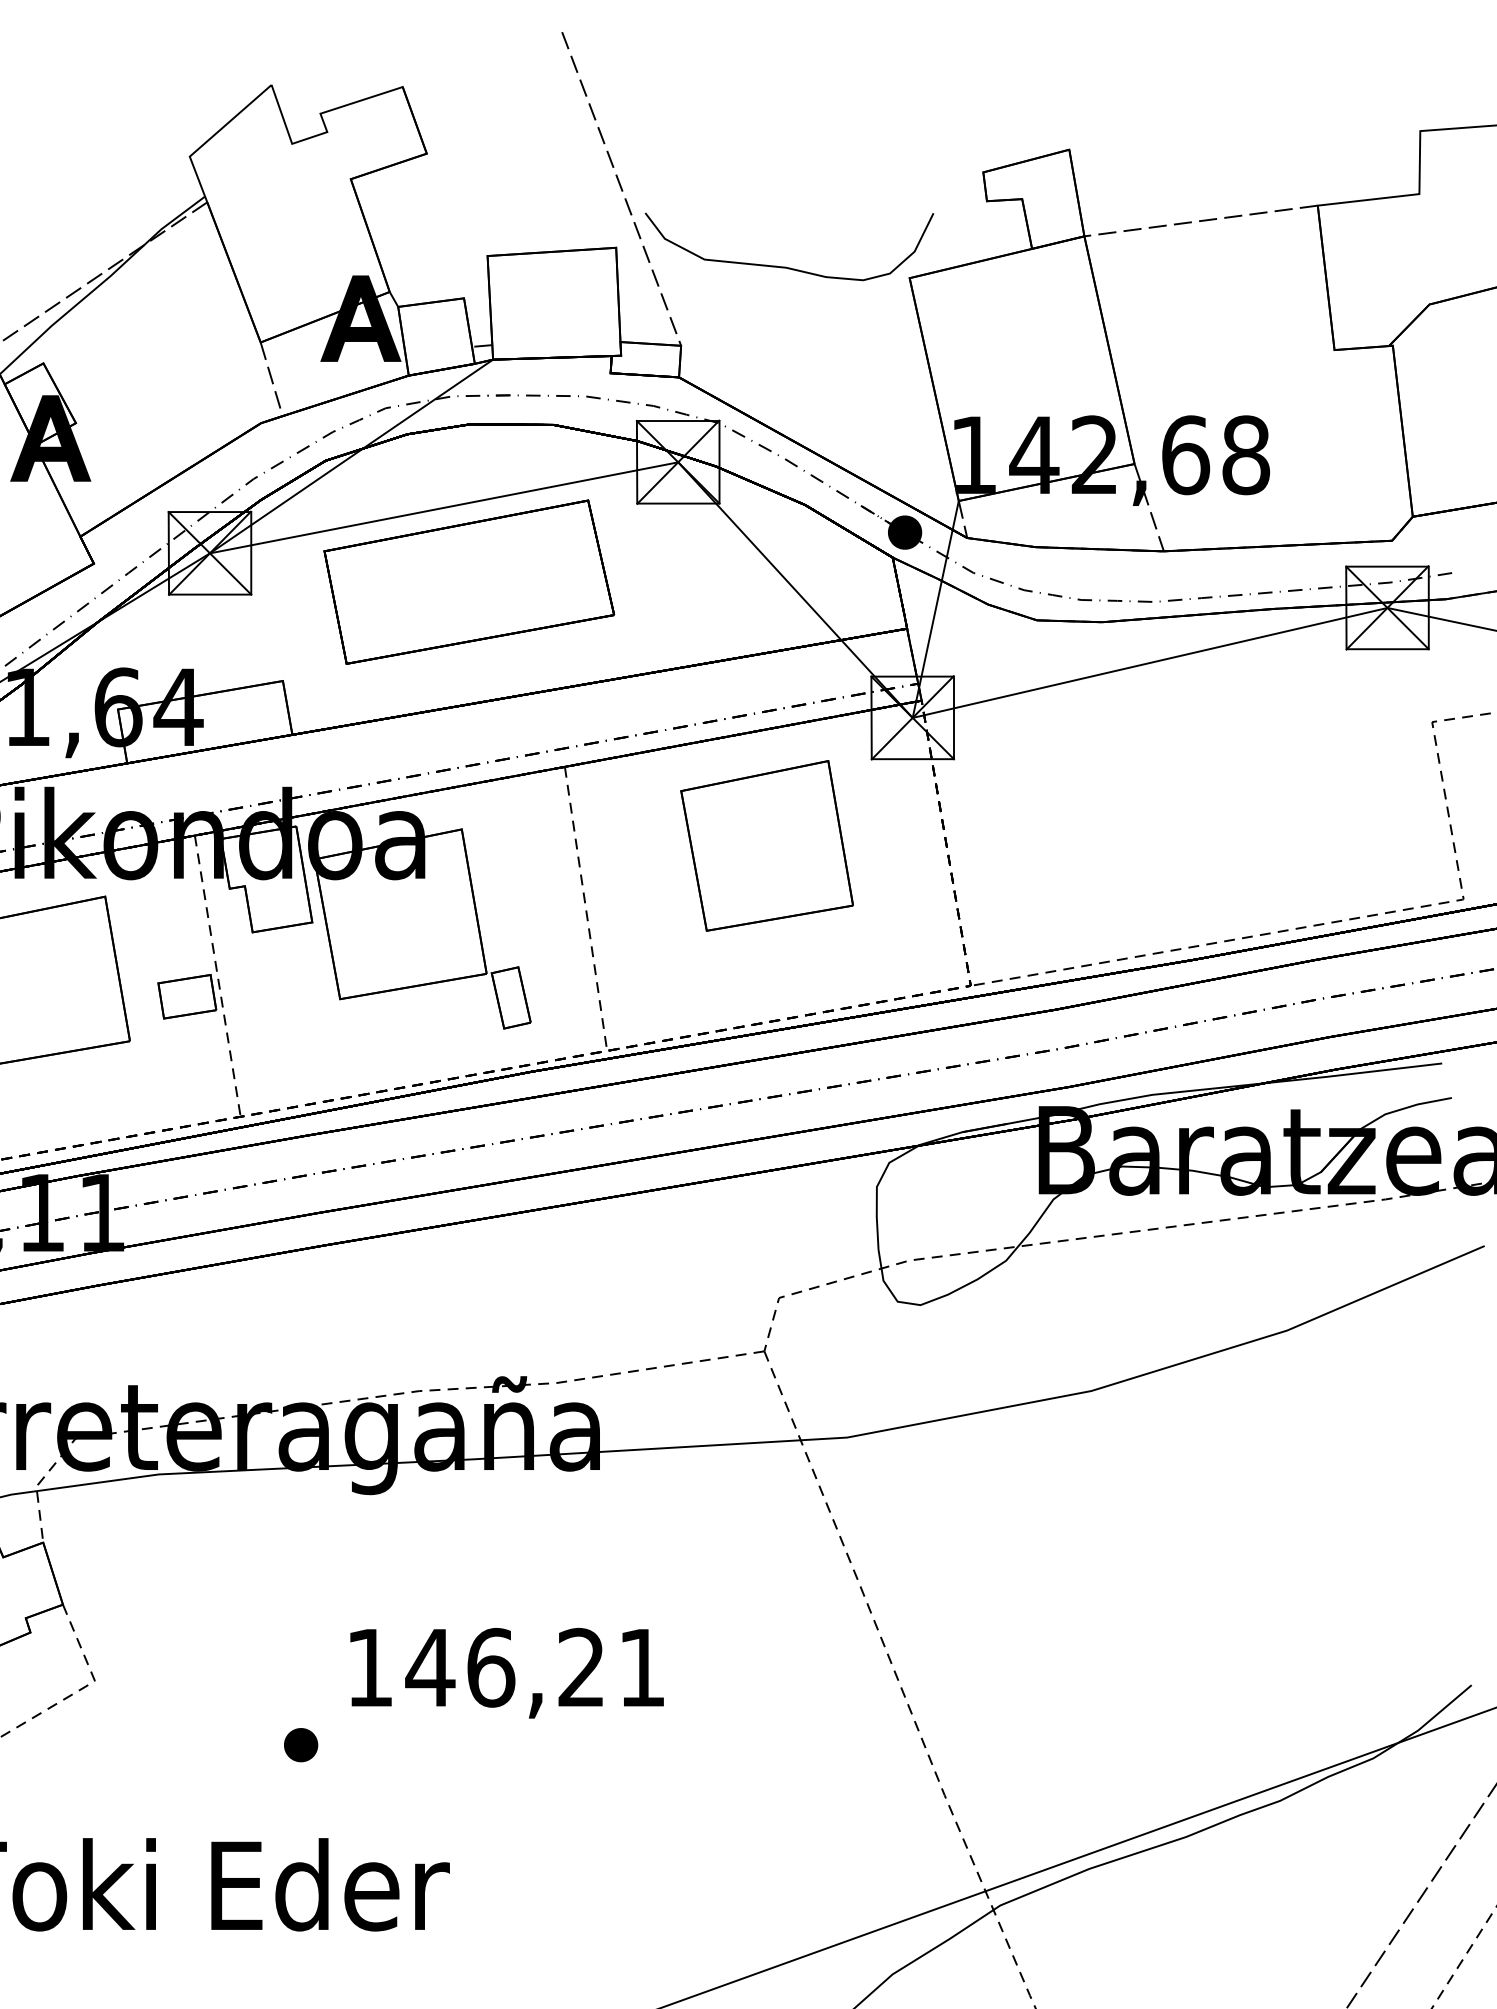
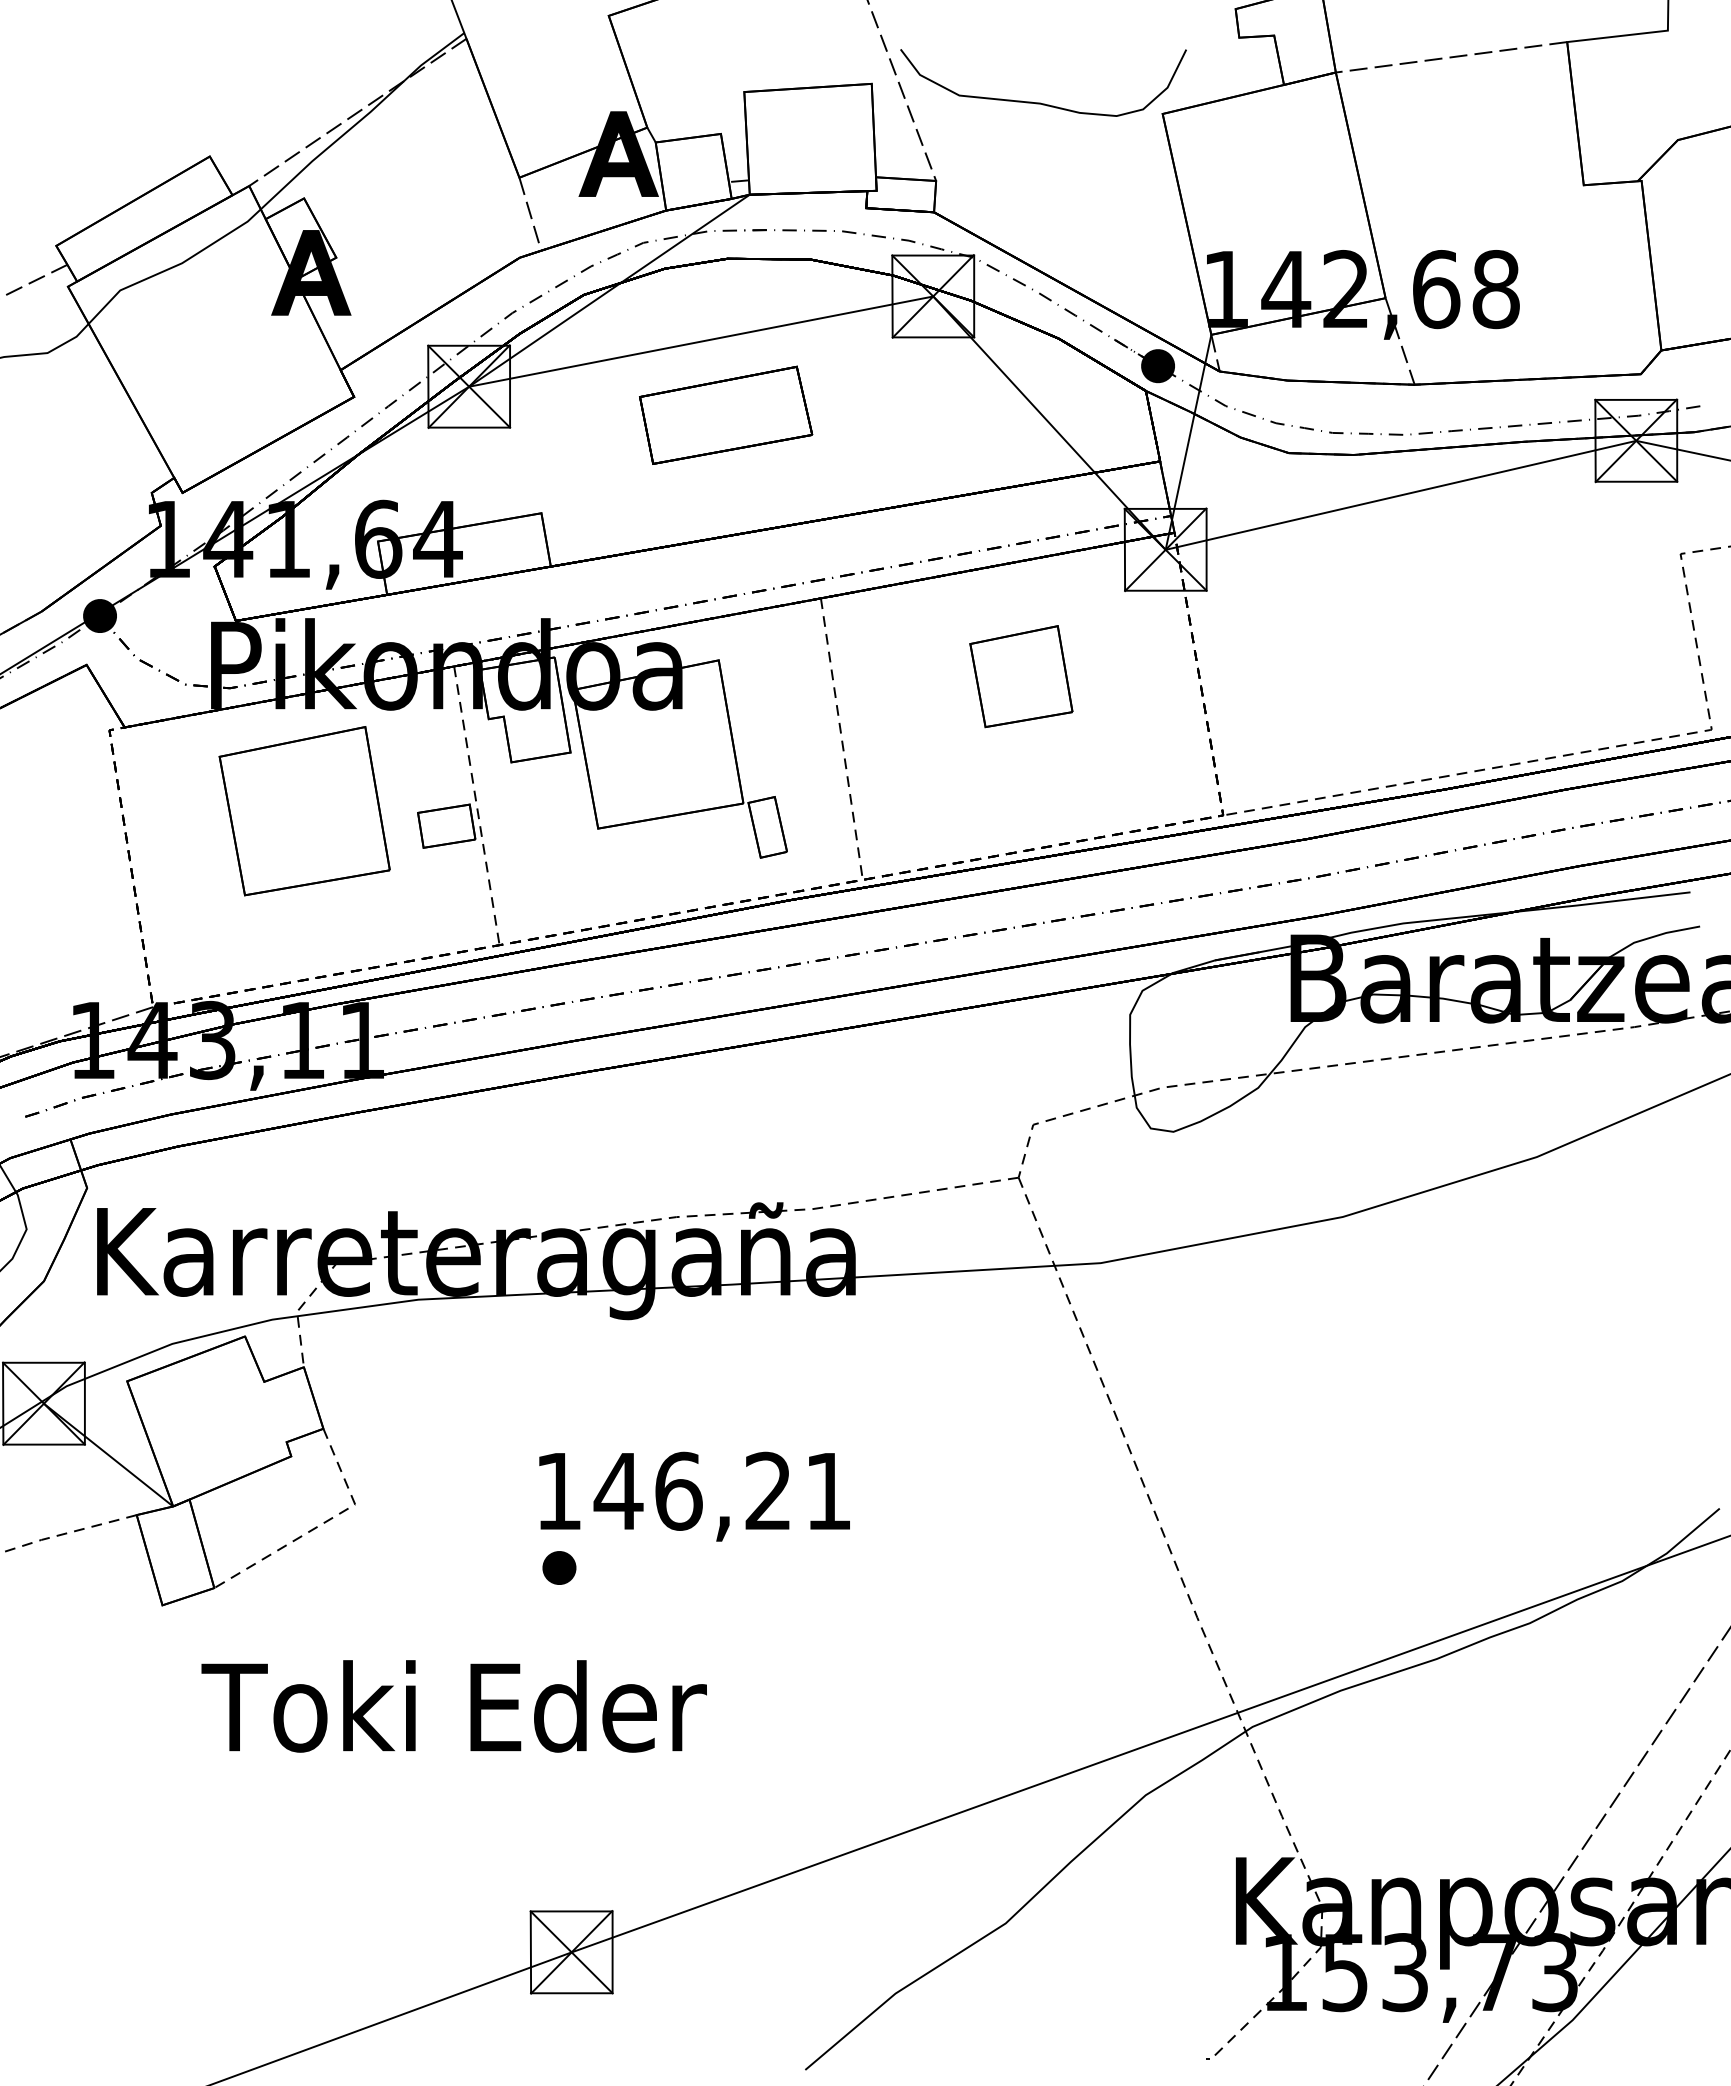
part: (468, 582) -> (725, 415), size x0.6
part: (767, 845) -> (1021, 676), size x0.6
text: (506, 1673) -> (694, 1496), moved

